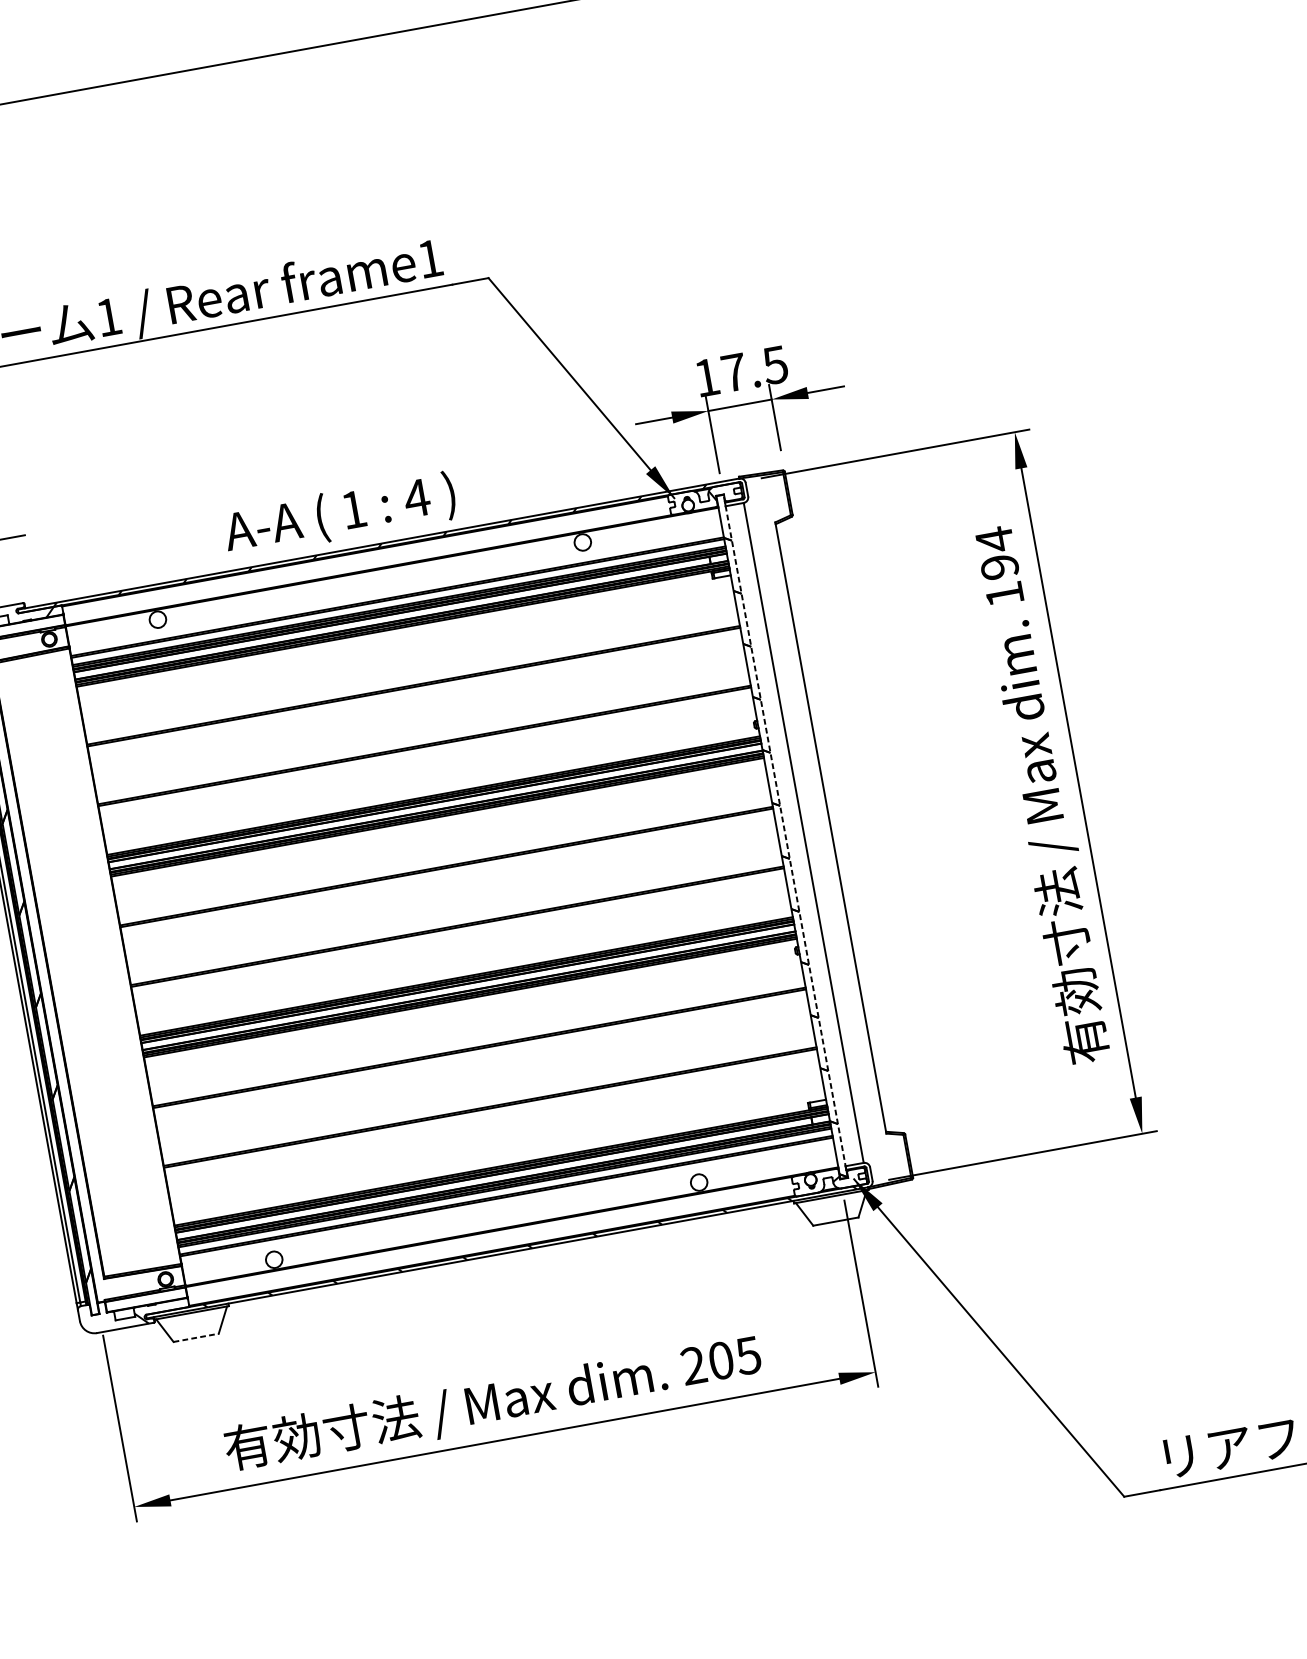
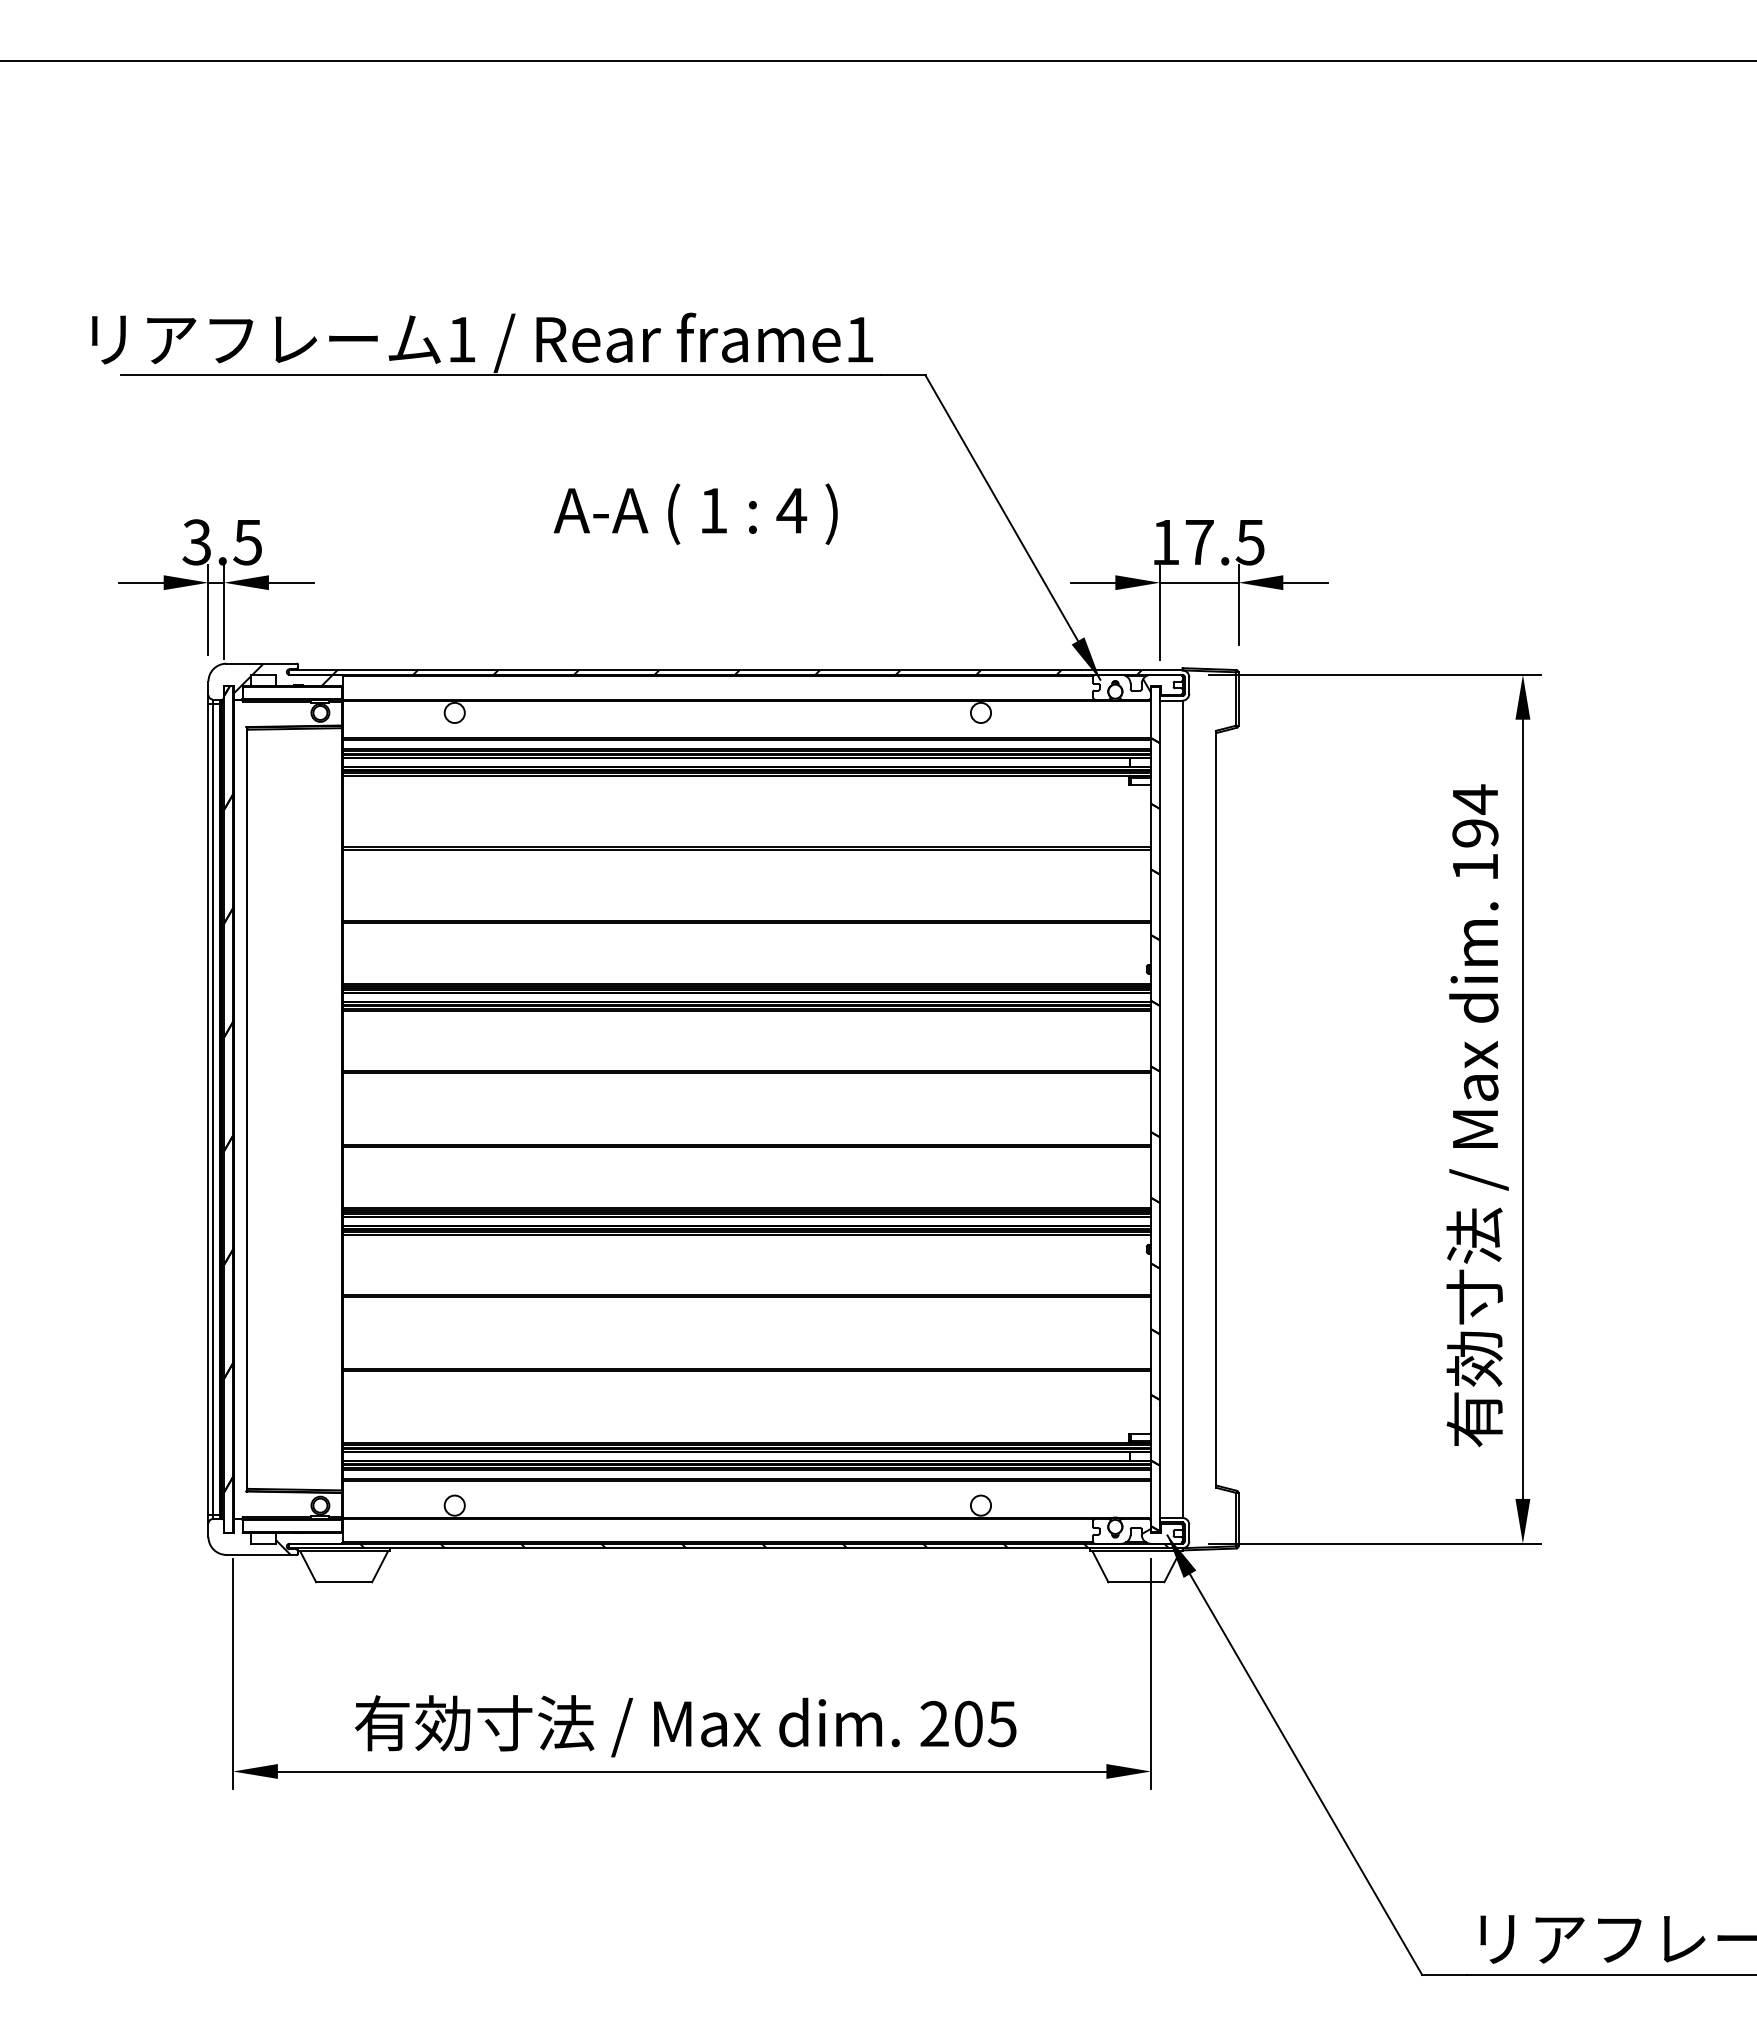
text: (339, 514) -> (695, 513), moved
line: (785, 836) -> (1160, 1109), dashed -> solid
line: (196, 1338) -> (344, 1582), dashed -> solid

